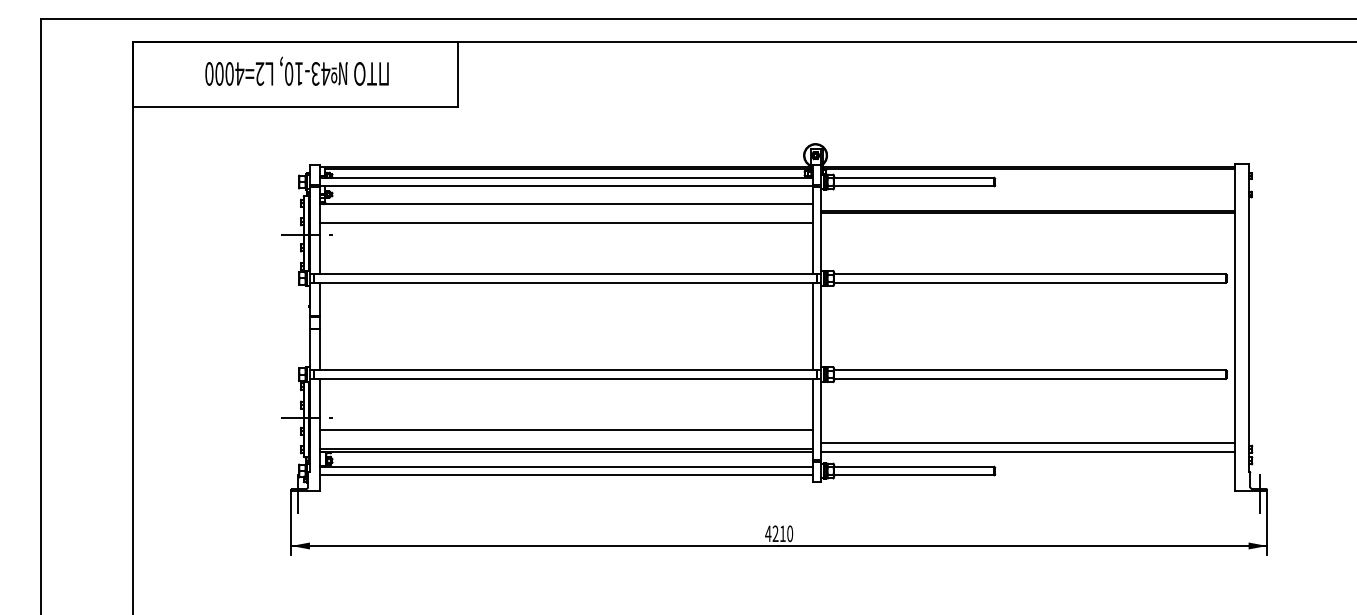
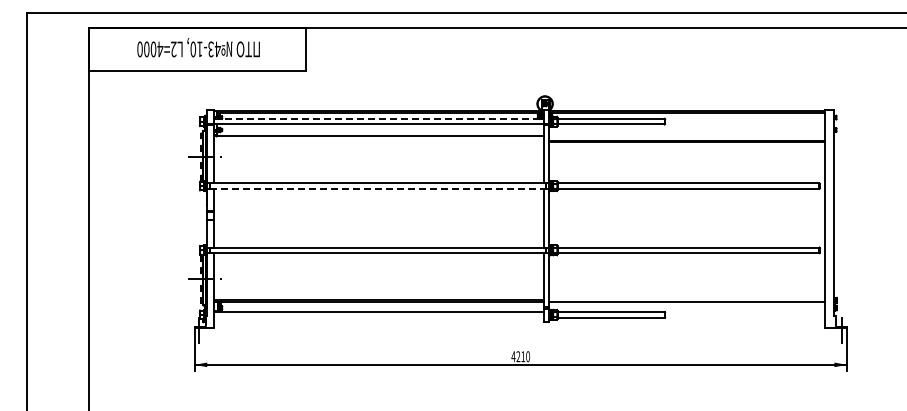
line: (566, 177) -> (378, 118), solid -> dashed
line: (566, 222) -> (378, 148), removed
line: (566, 282) -> (378, 188), solid -> dashed
line: (566, 430) -> (378, 287), removed
line: (1027, 442) -> (686, 295), removed
line: (566, 475) -> (378, 317), removed

